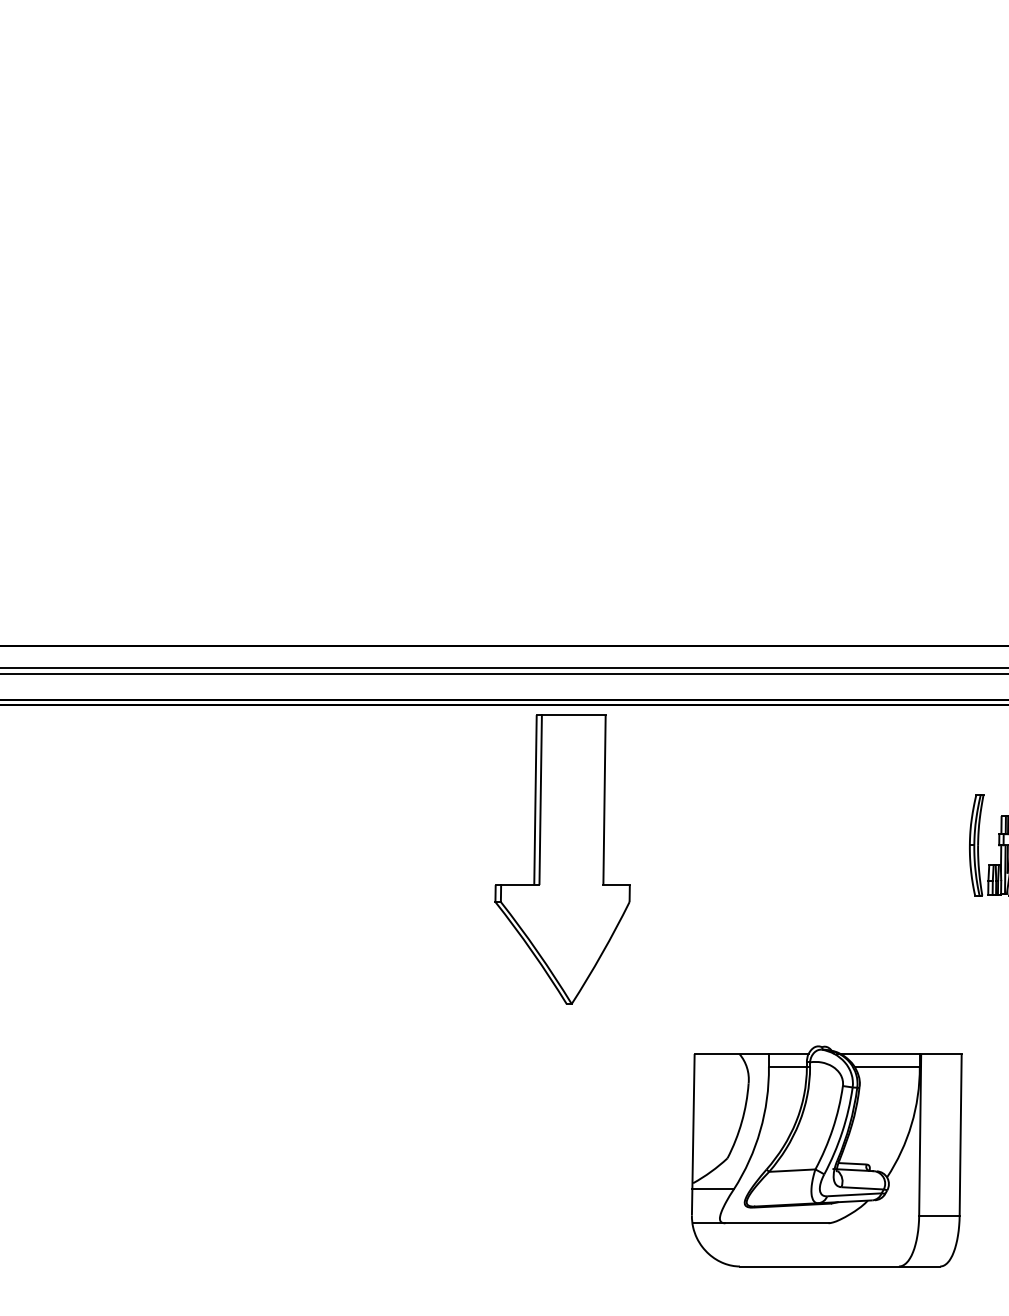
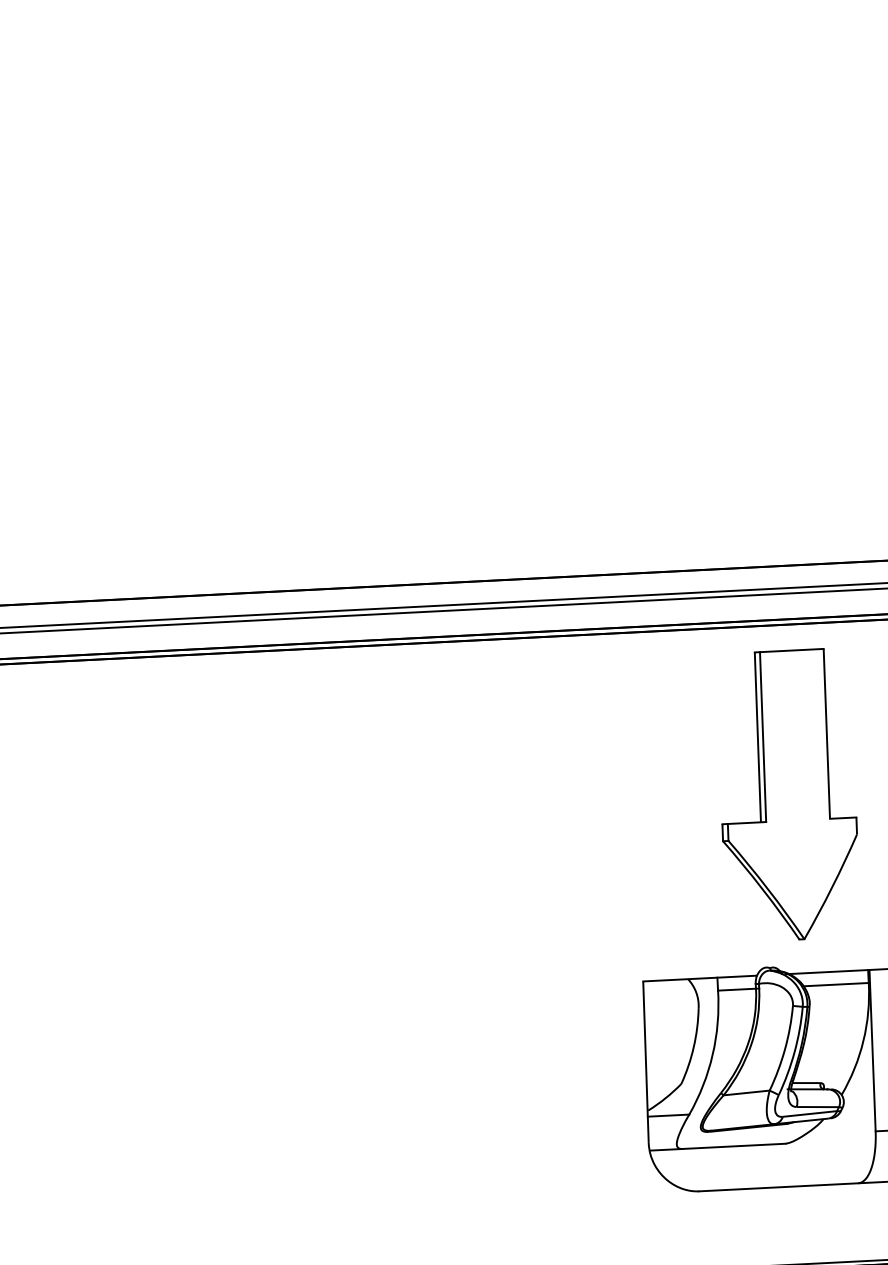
part: (562, 859) -> (787, 795), moved

